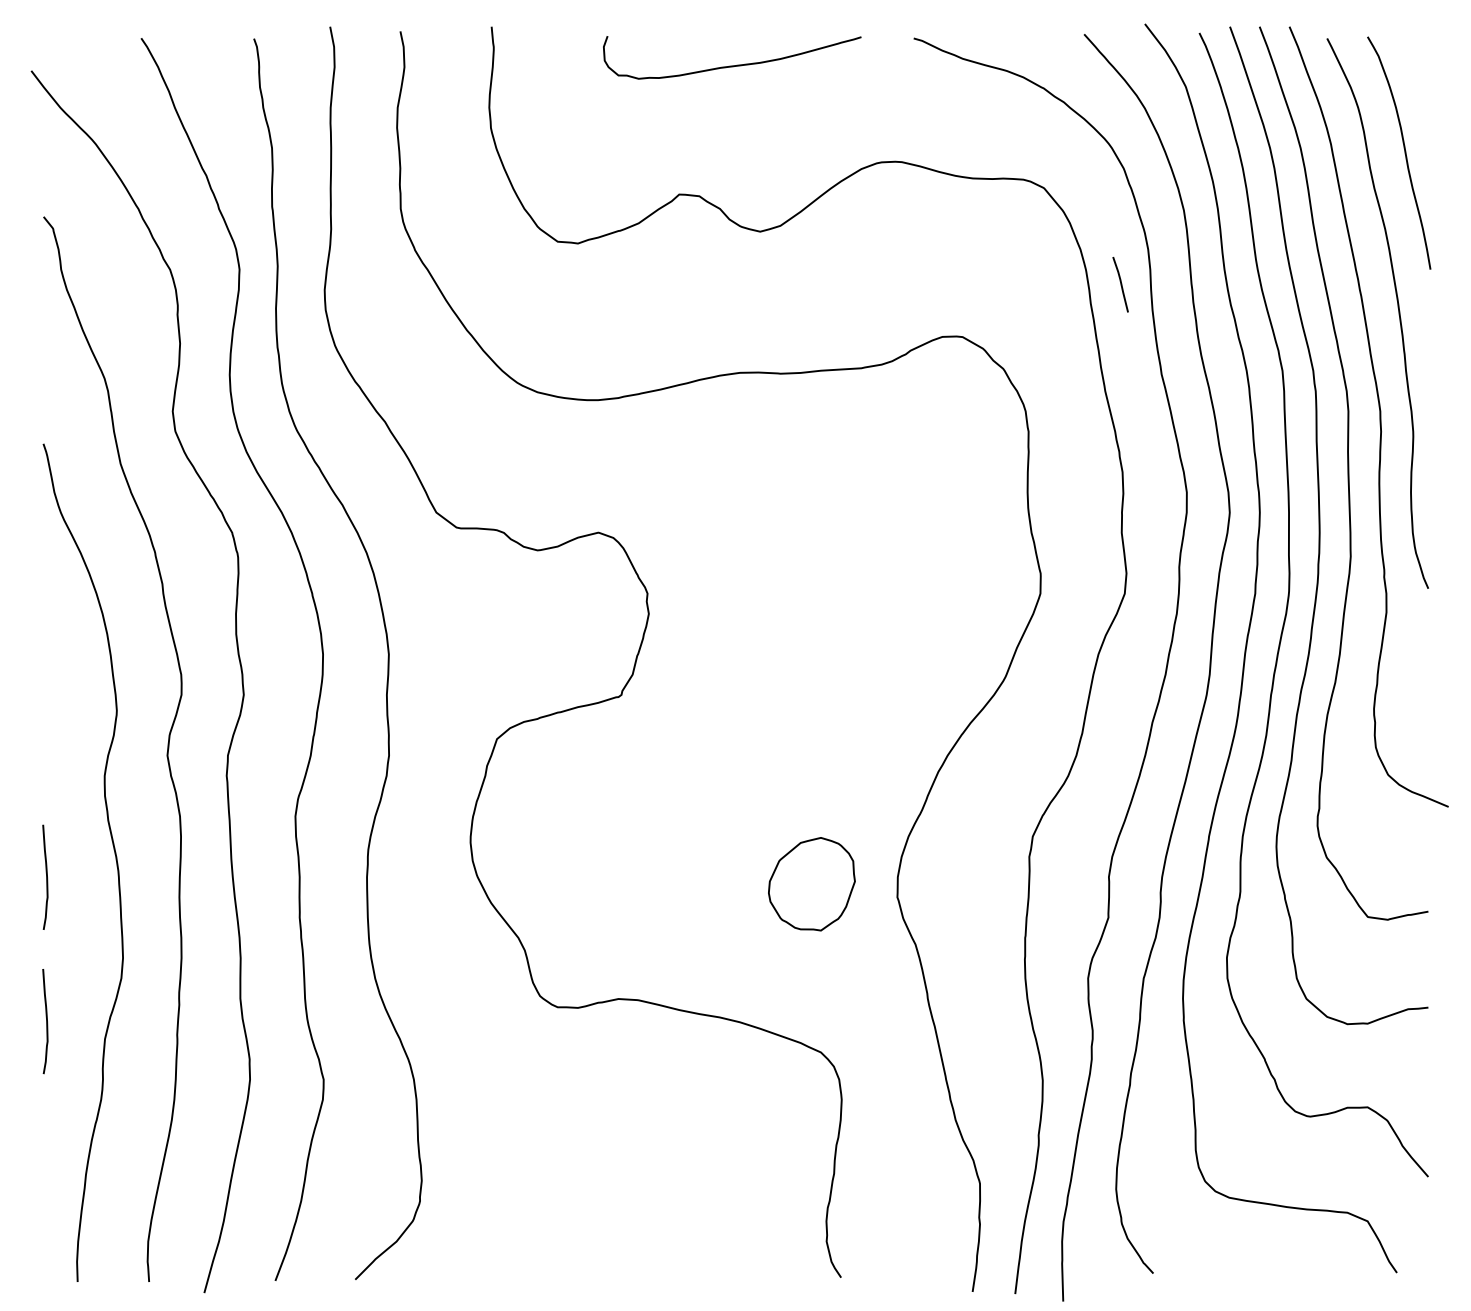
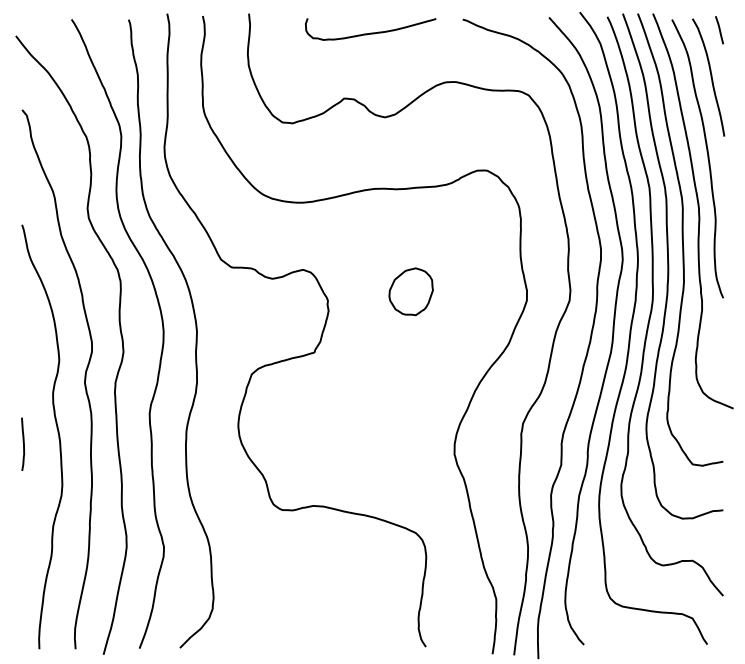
line: (1120, 285) -> (719, 30), moved
part: (810, 883) -> (410, 291), moved
curve: (46, 1019) -> (23, 516), removed

